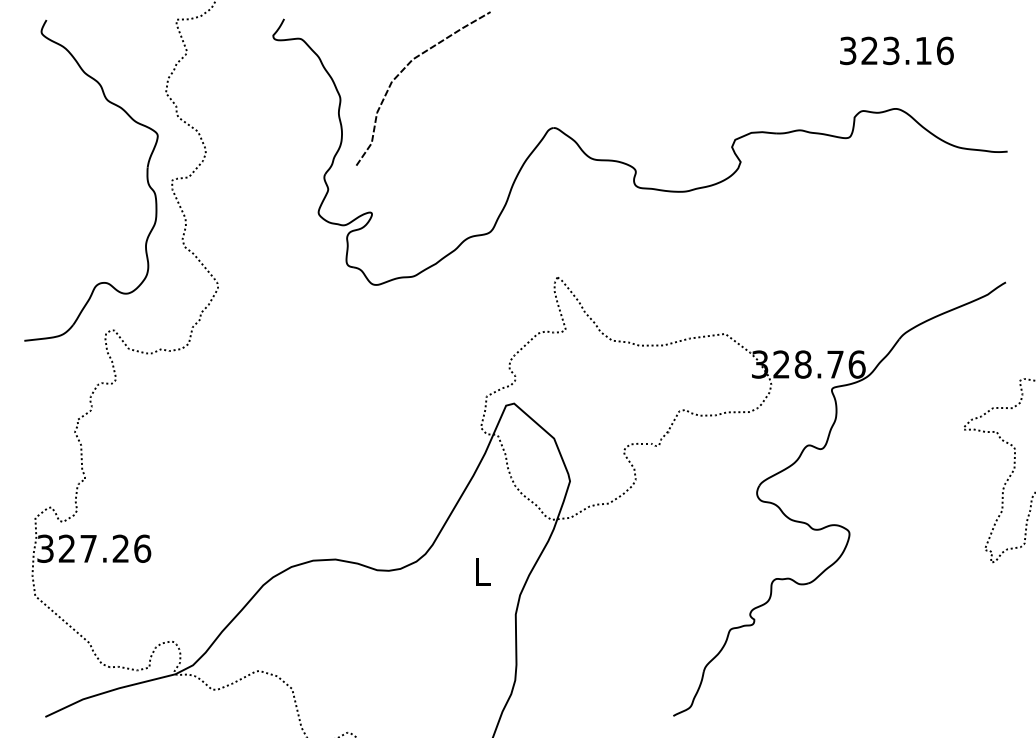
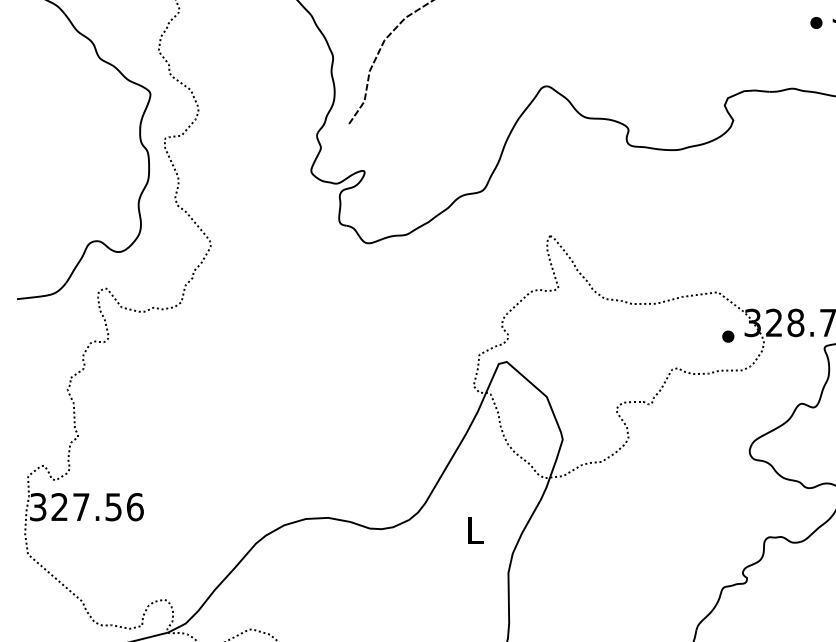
part: (823, 64) -> (816, 22), added
part: (735, 378) -> (728, 336), added
text: (120, 548) -> (113, 506), 327.26 -> 327.56

